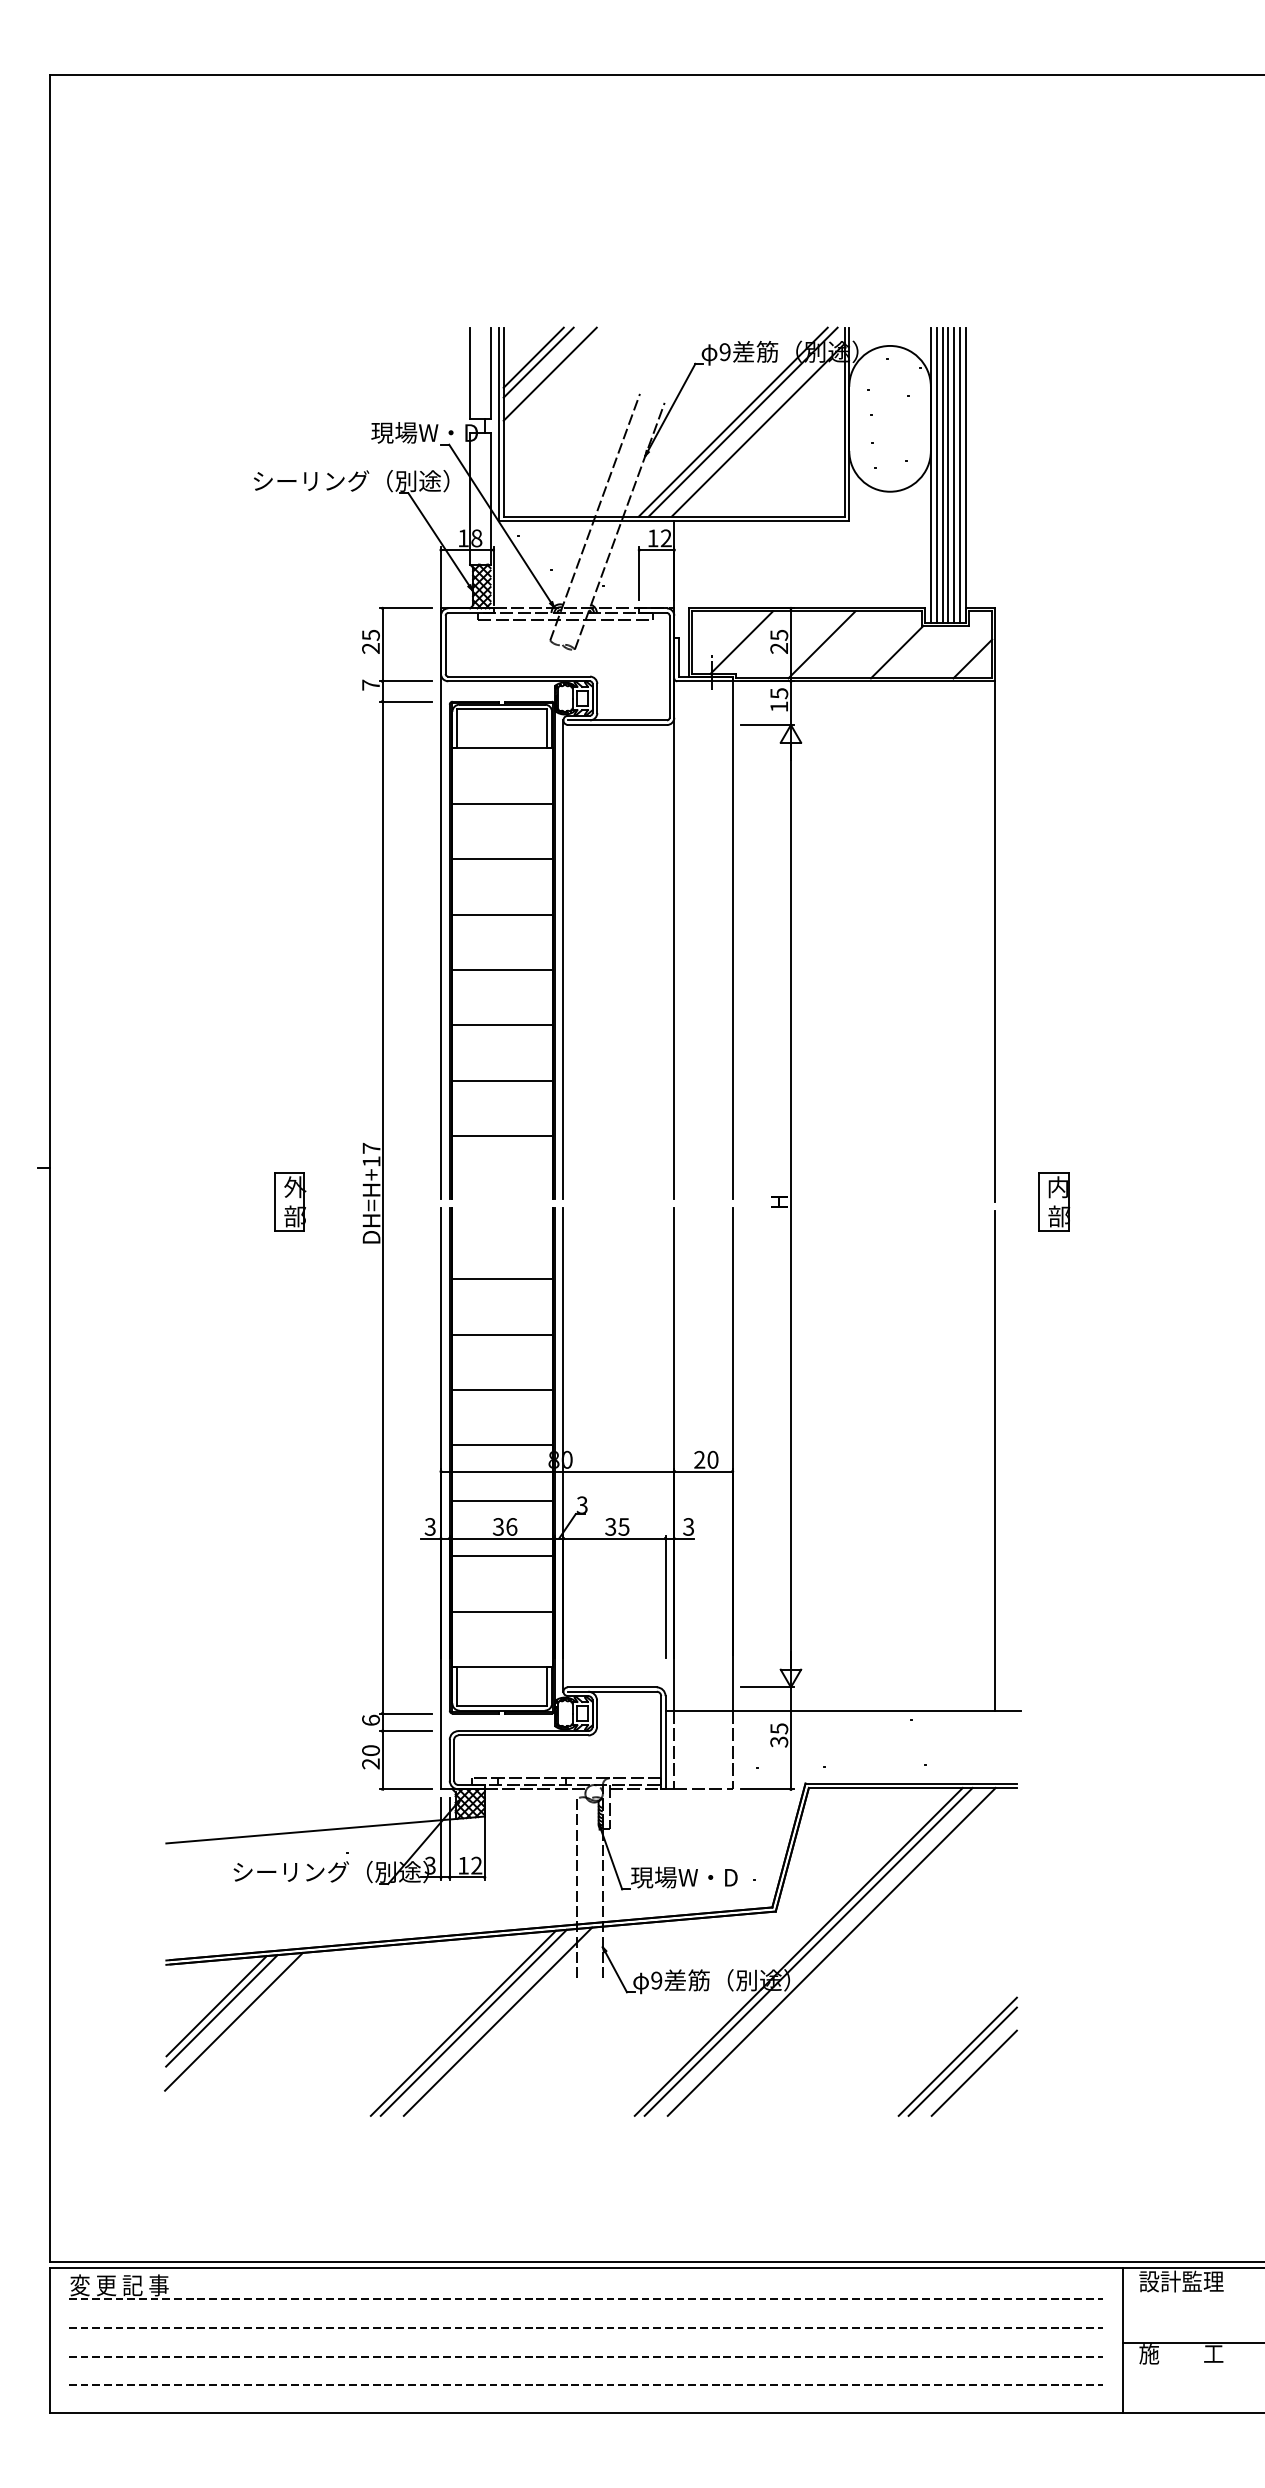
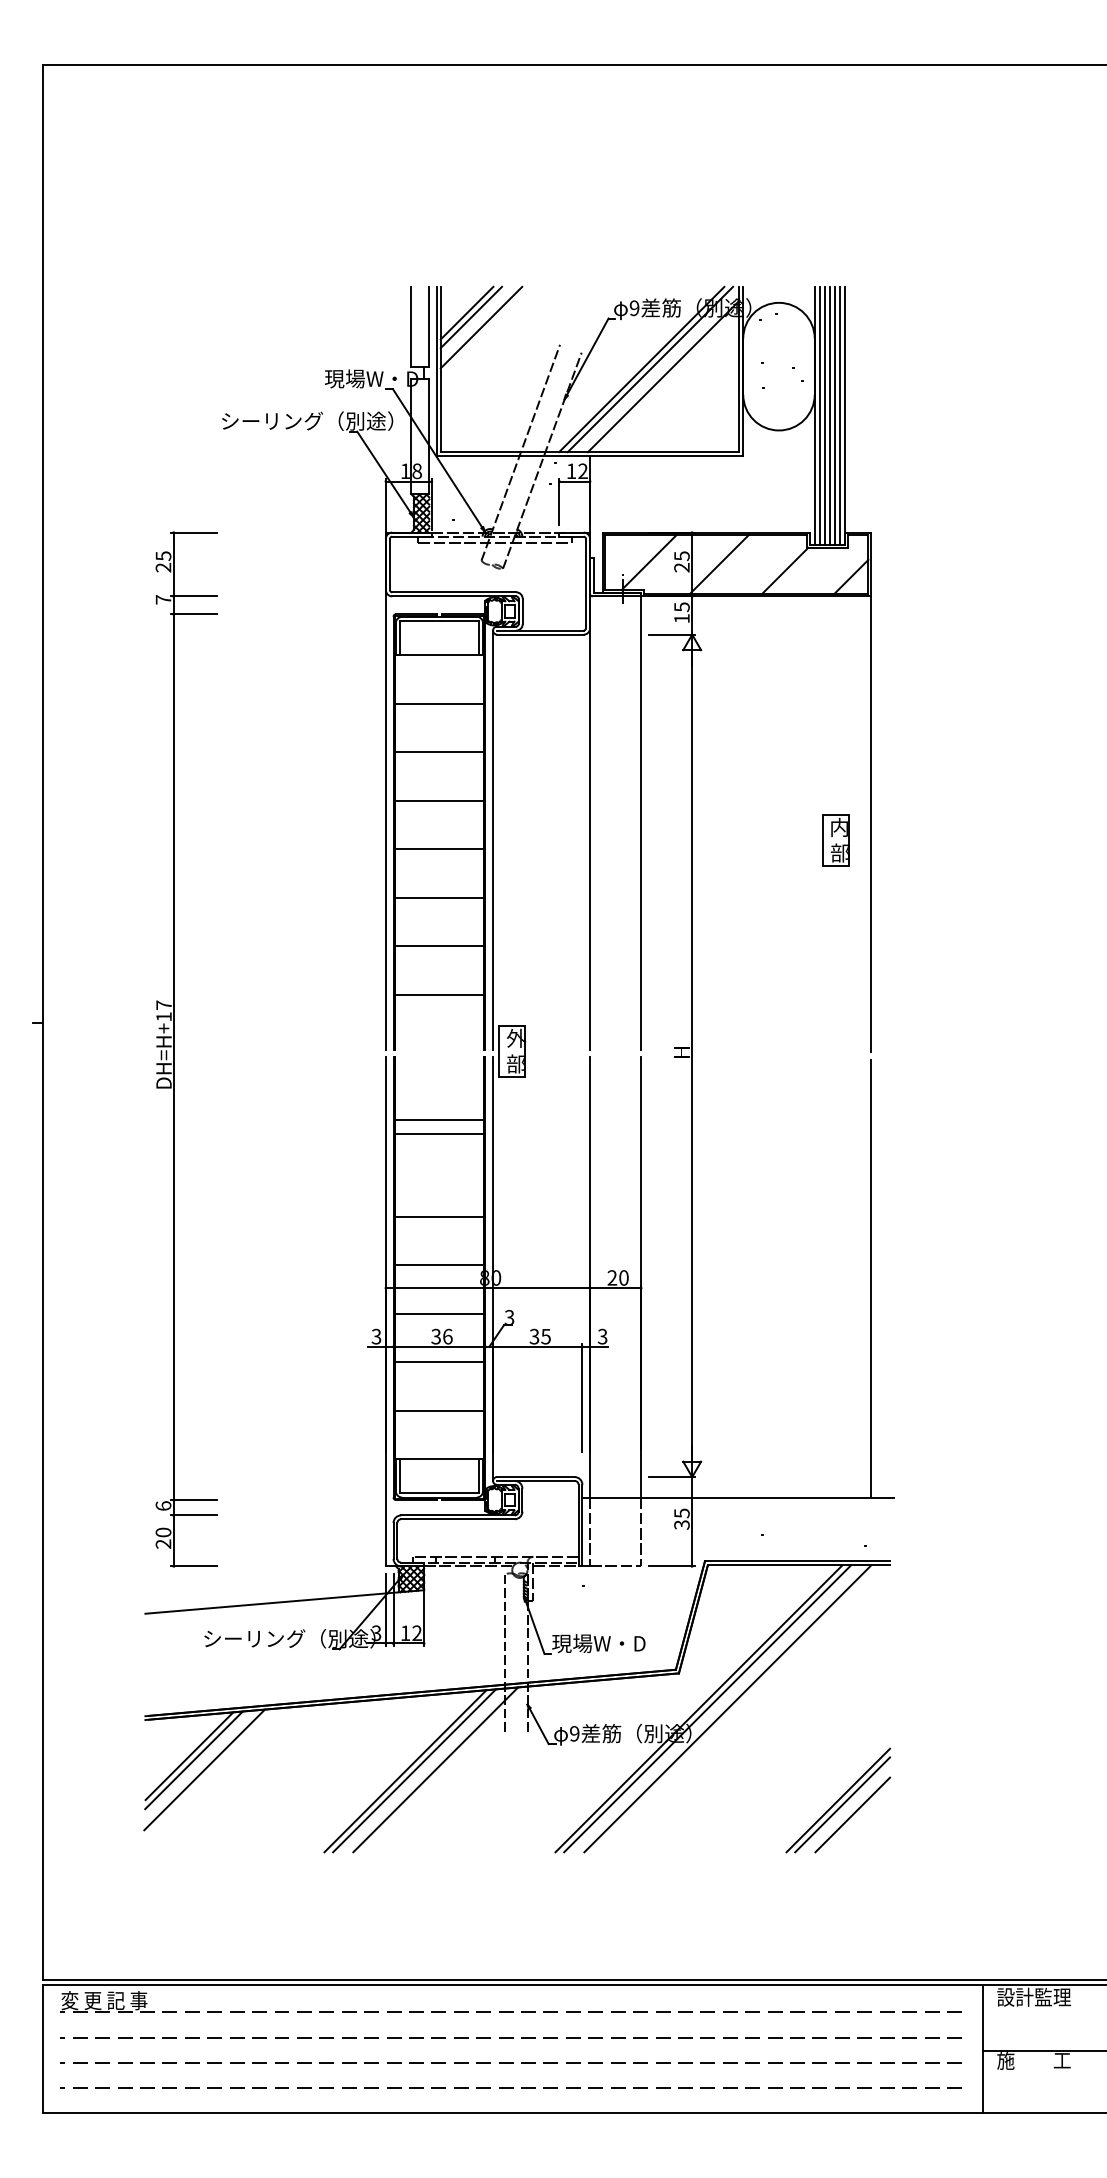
part: (383, 1198) -> (174, 1049), moved
part: (290, 1201) -> (512, 1050), moved
part: (1054, 1201) -> (836, 839), moved
line: (501, 1334) -> (438, 1134), moved

